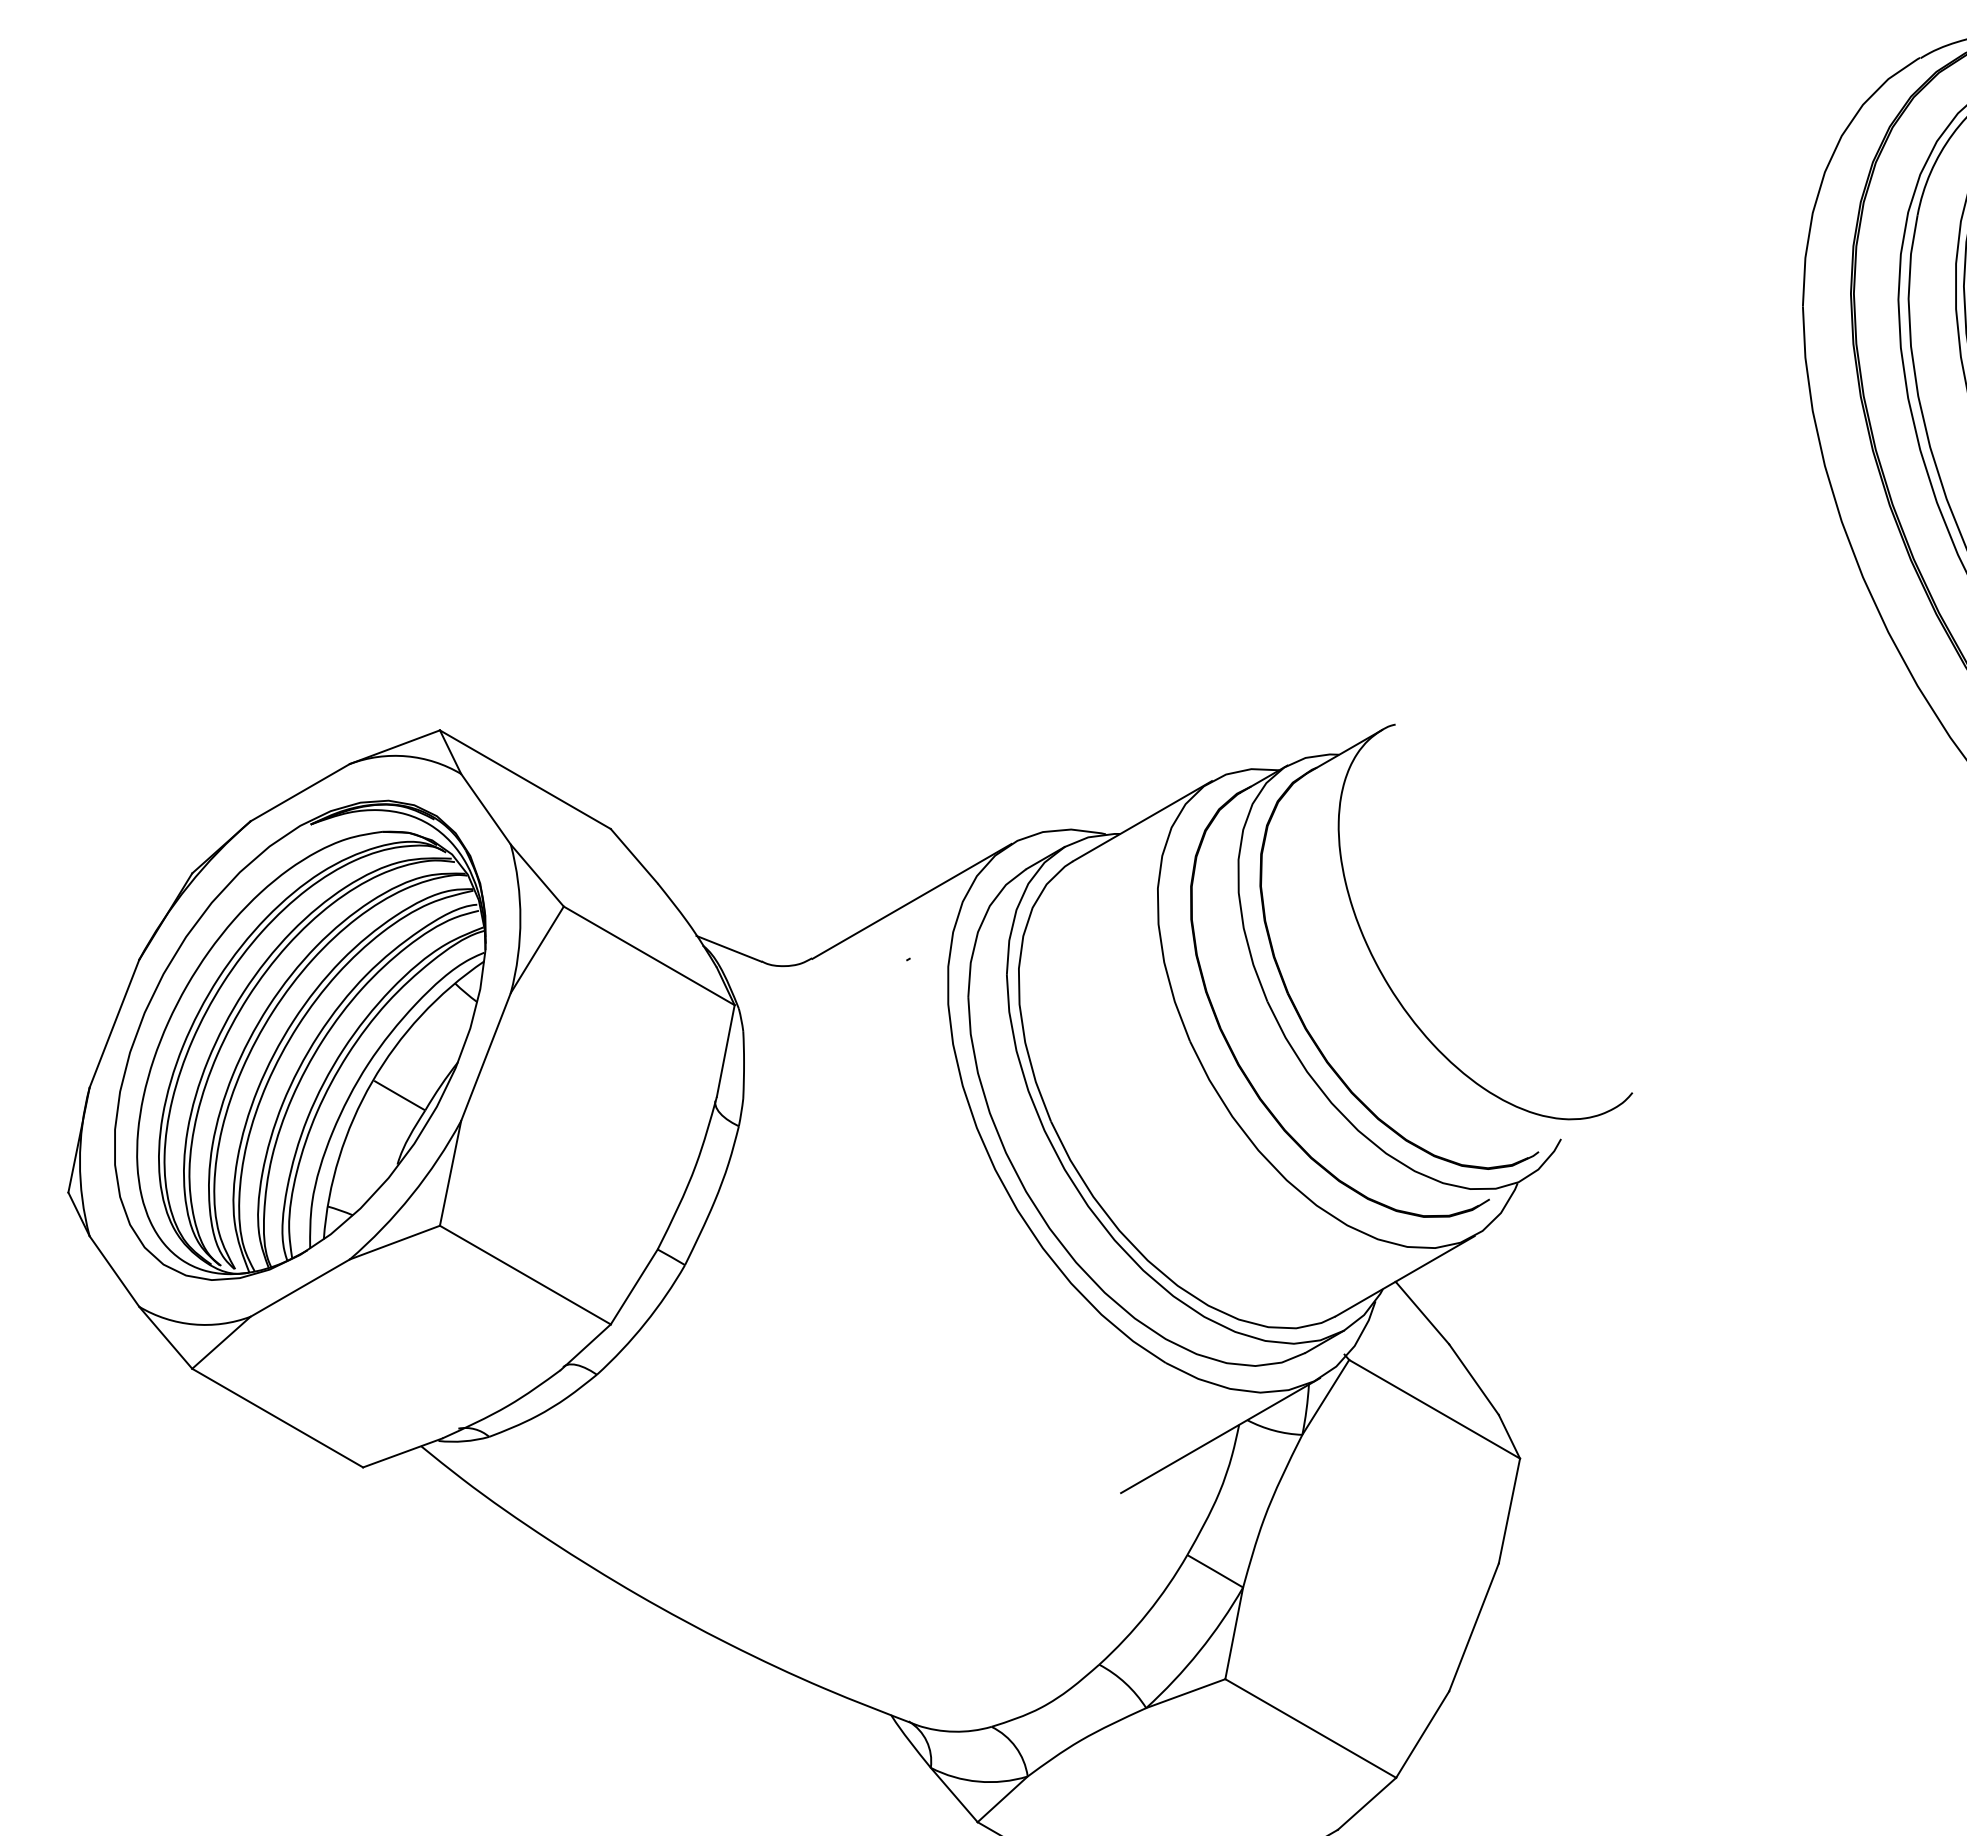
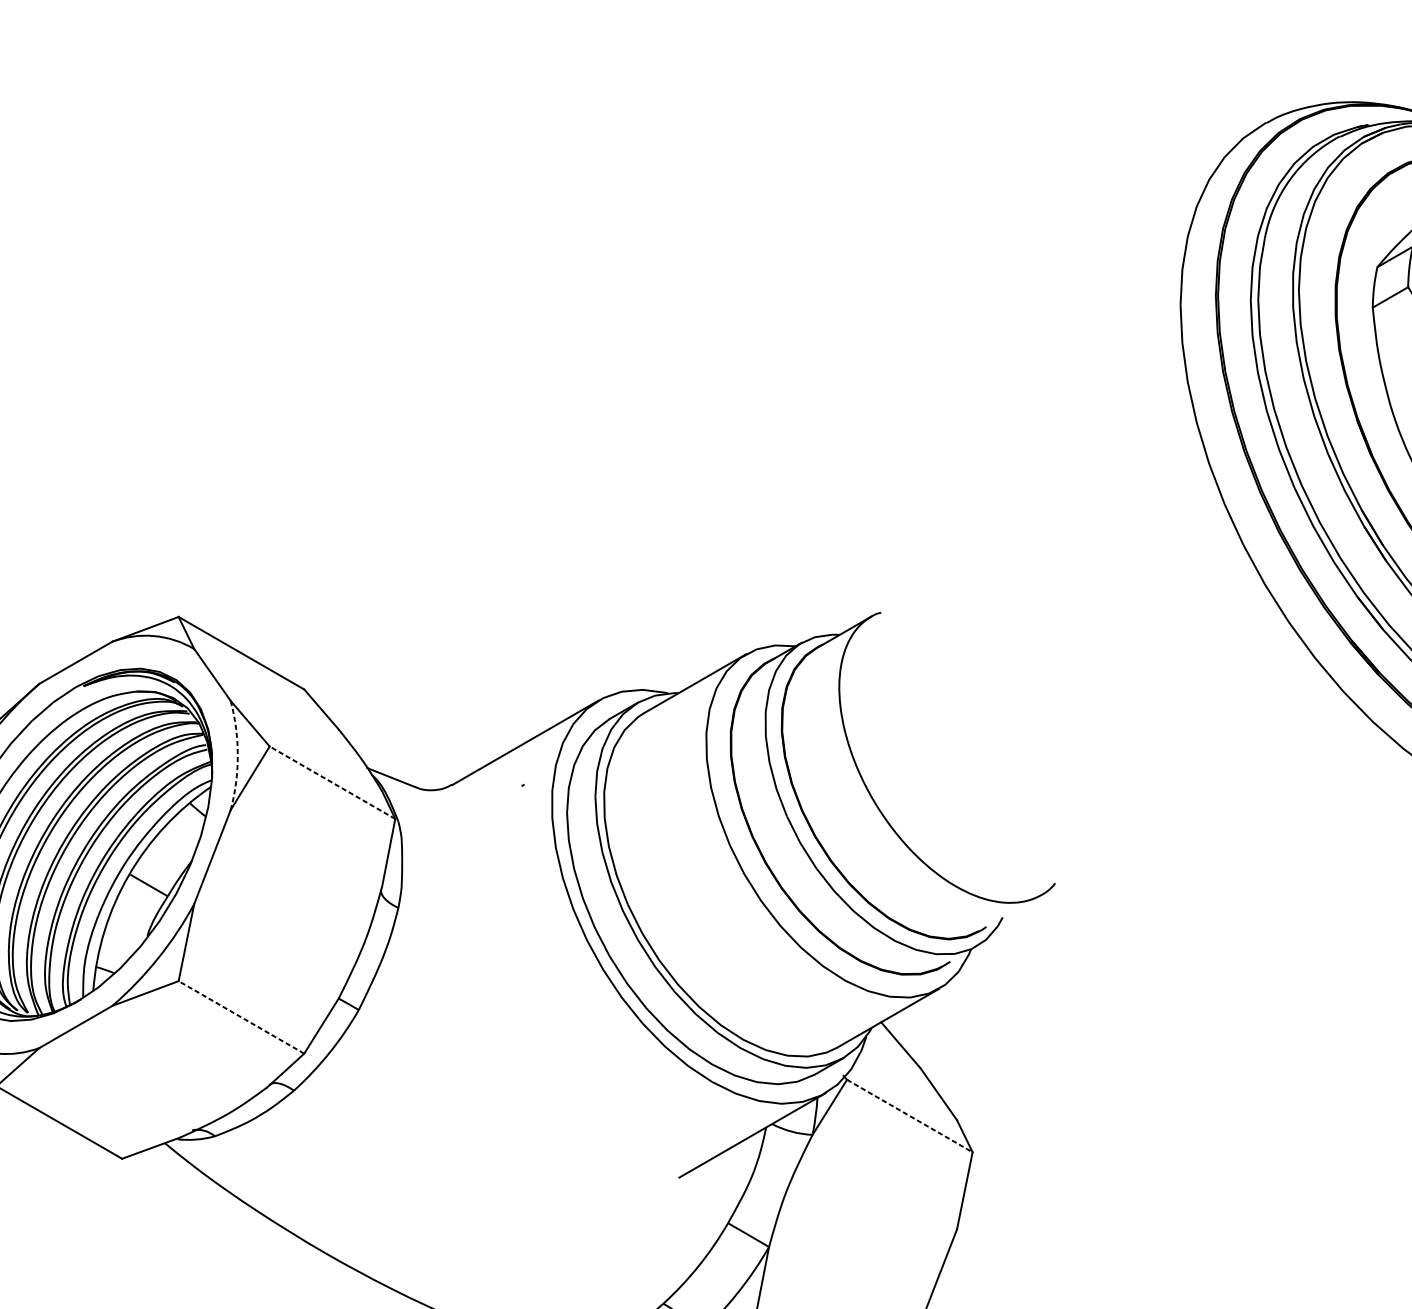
arc: (520, 918) -> (237, 755), solid -> dashed
line: (649, 955) -> (332, 782), solid -> dashed
line: (525, 1275) -> (241, 1017), solid -> dashed
line: (1434, 1409) -> (909, 1116), solid -> dashed

